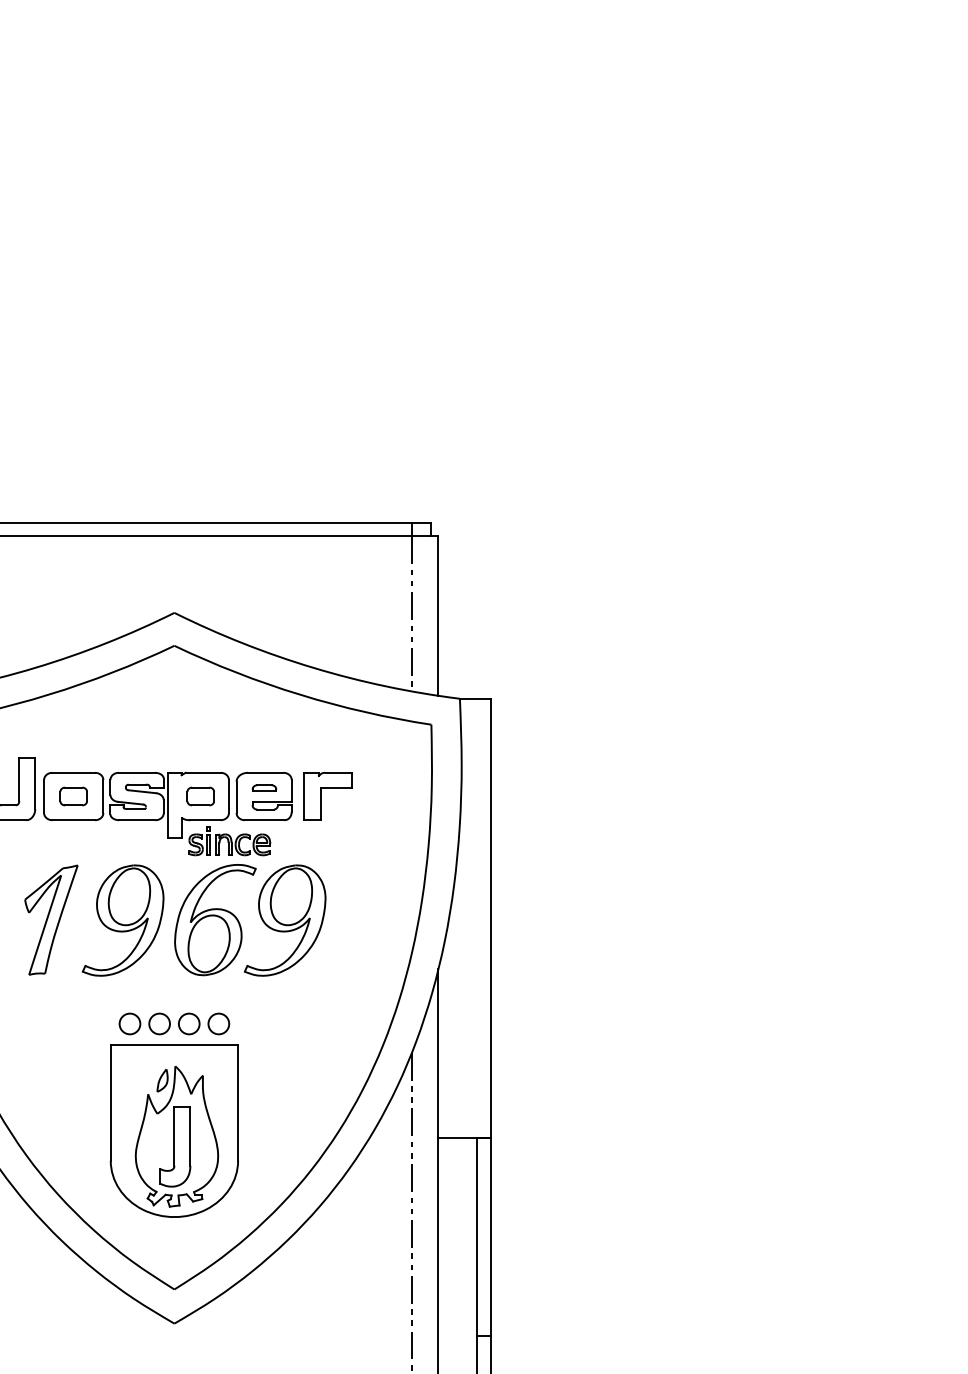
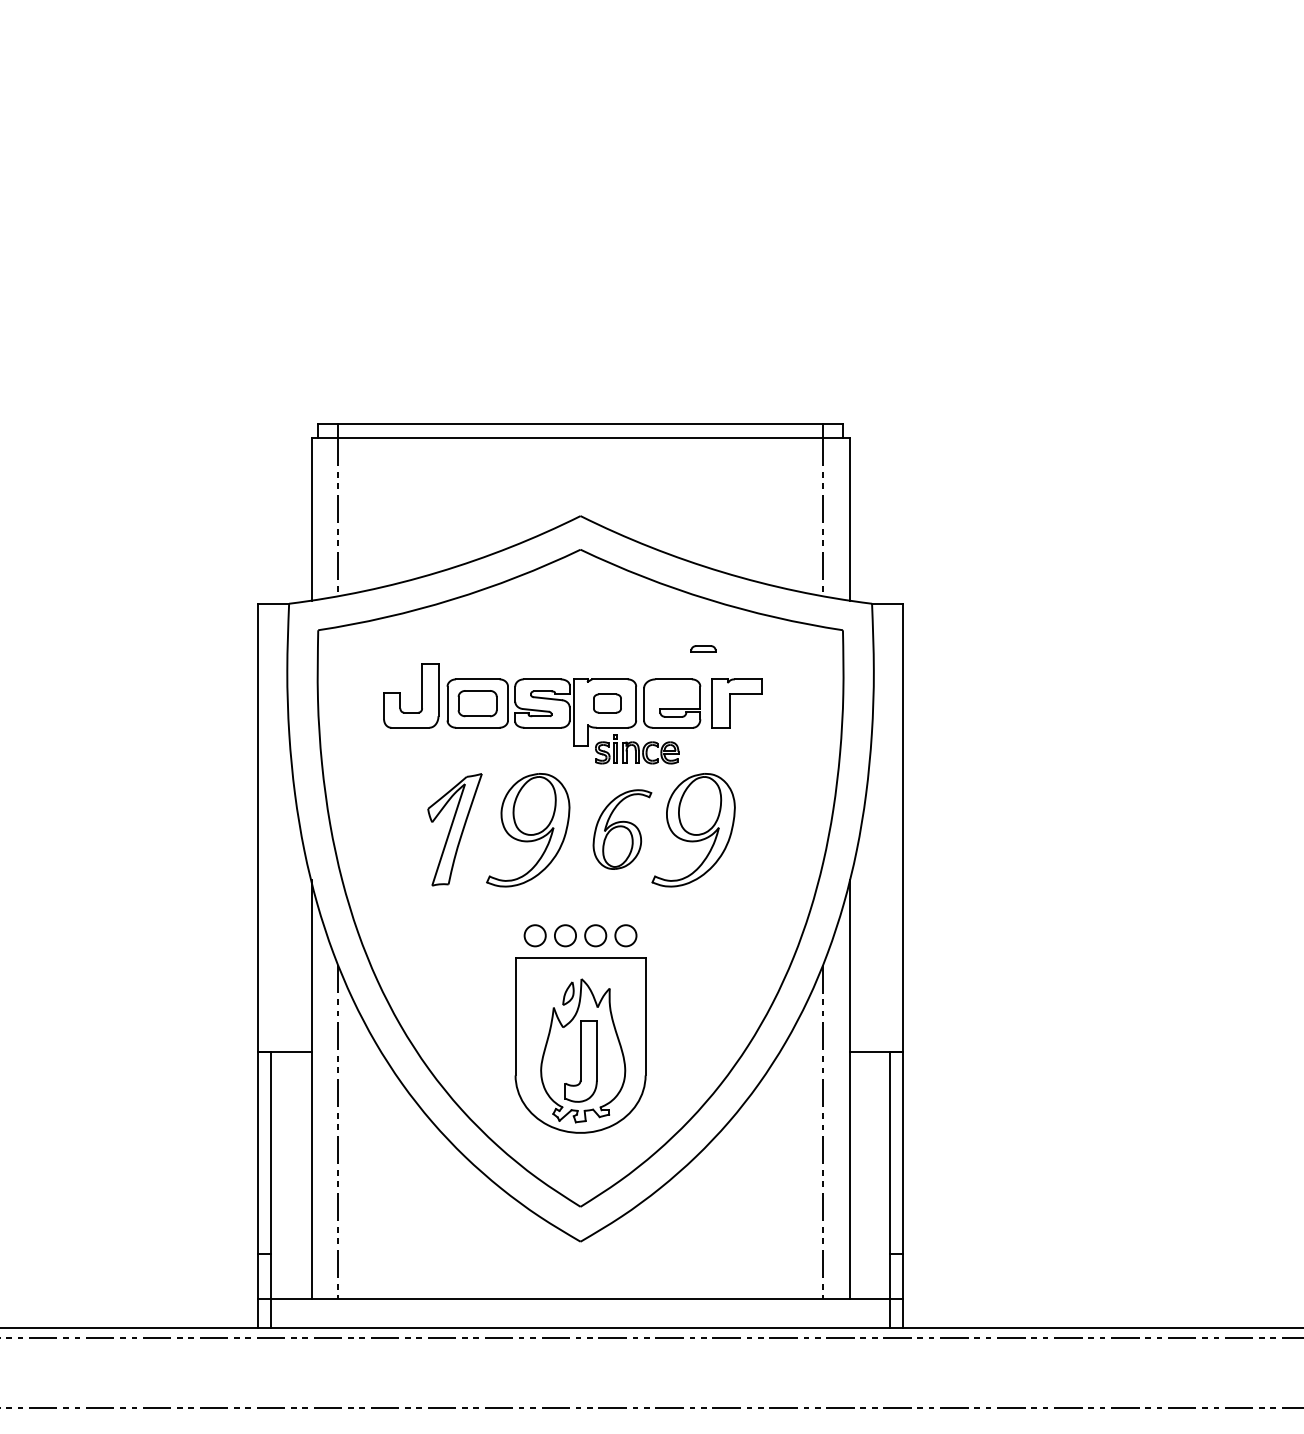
part: (264, 787) -> (703, 648), moved
part: (73, 796) -> (477, 703), size x1.4
part: (215, 919) -> (622, 829), size x0.7

